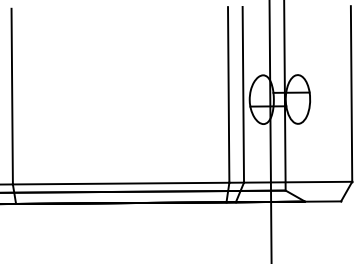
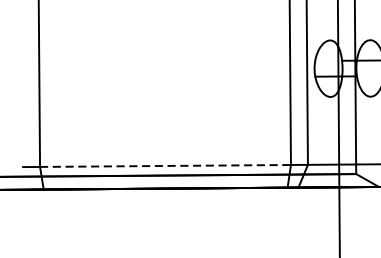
line: (121, 183) -> (165, 165), solid -> dashed

